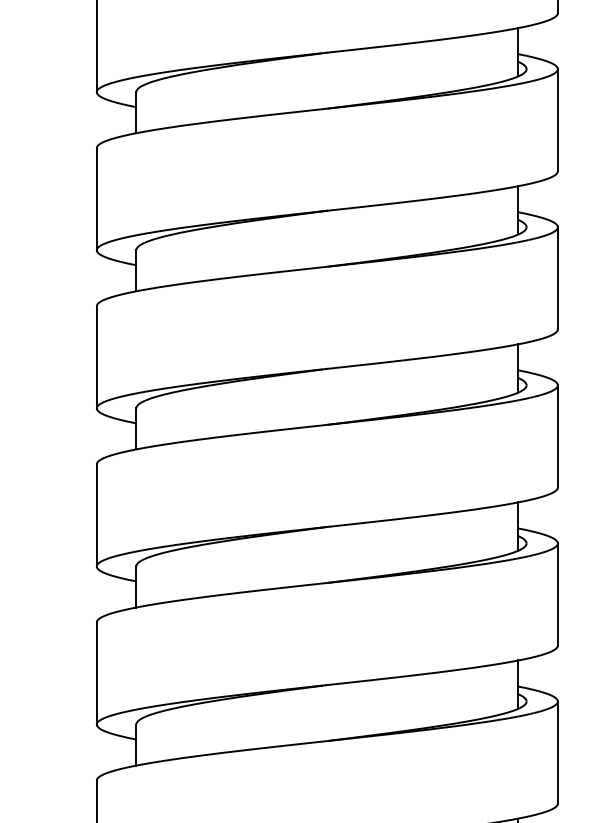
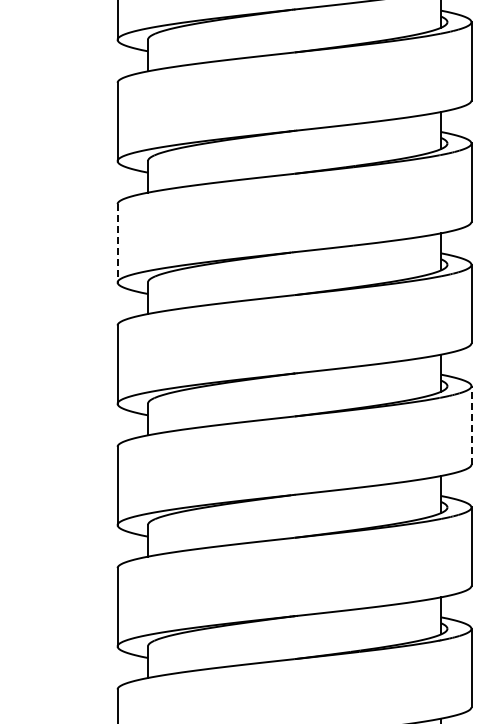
line: (96, 357) -> (117, 243), solid -> dashed
line: (557, 593) -> (471, 424), solid -> dashed

